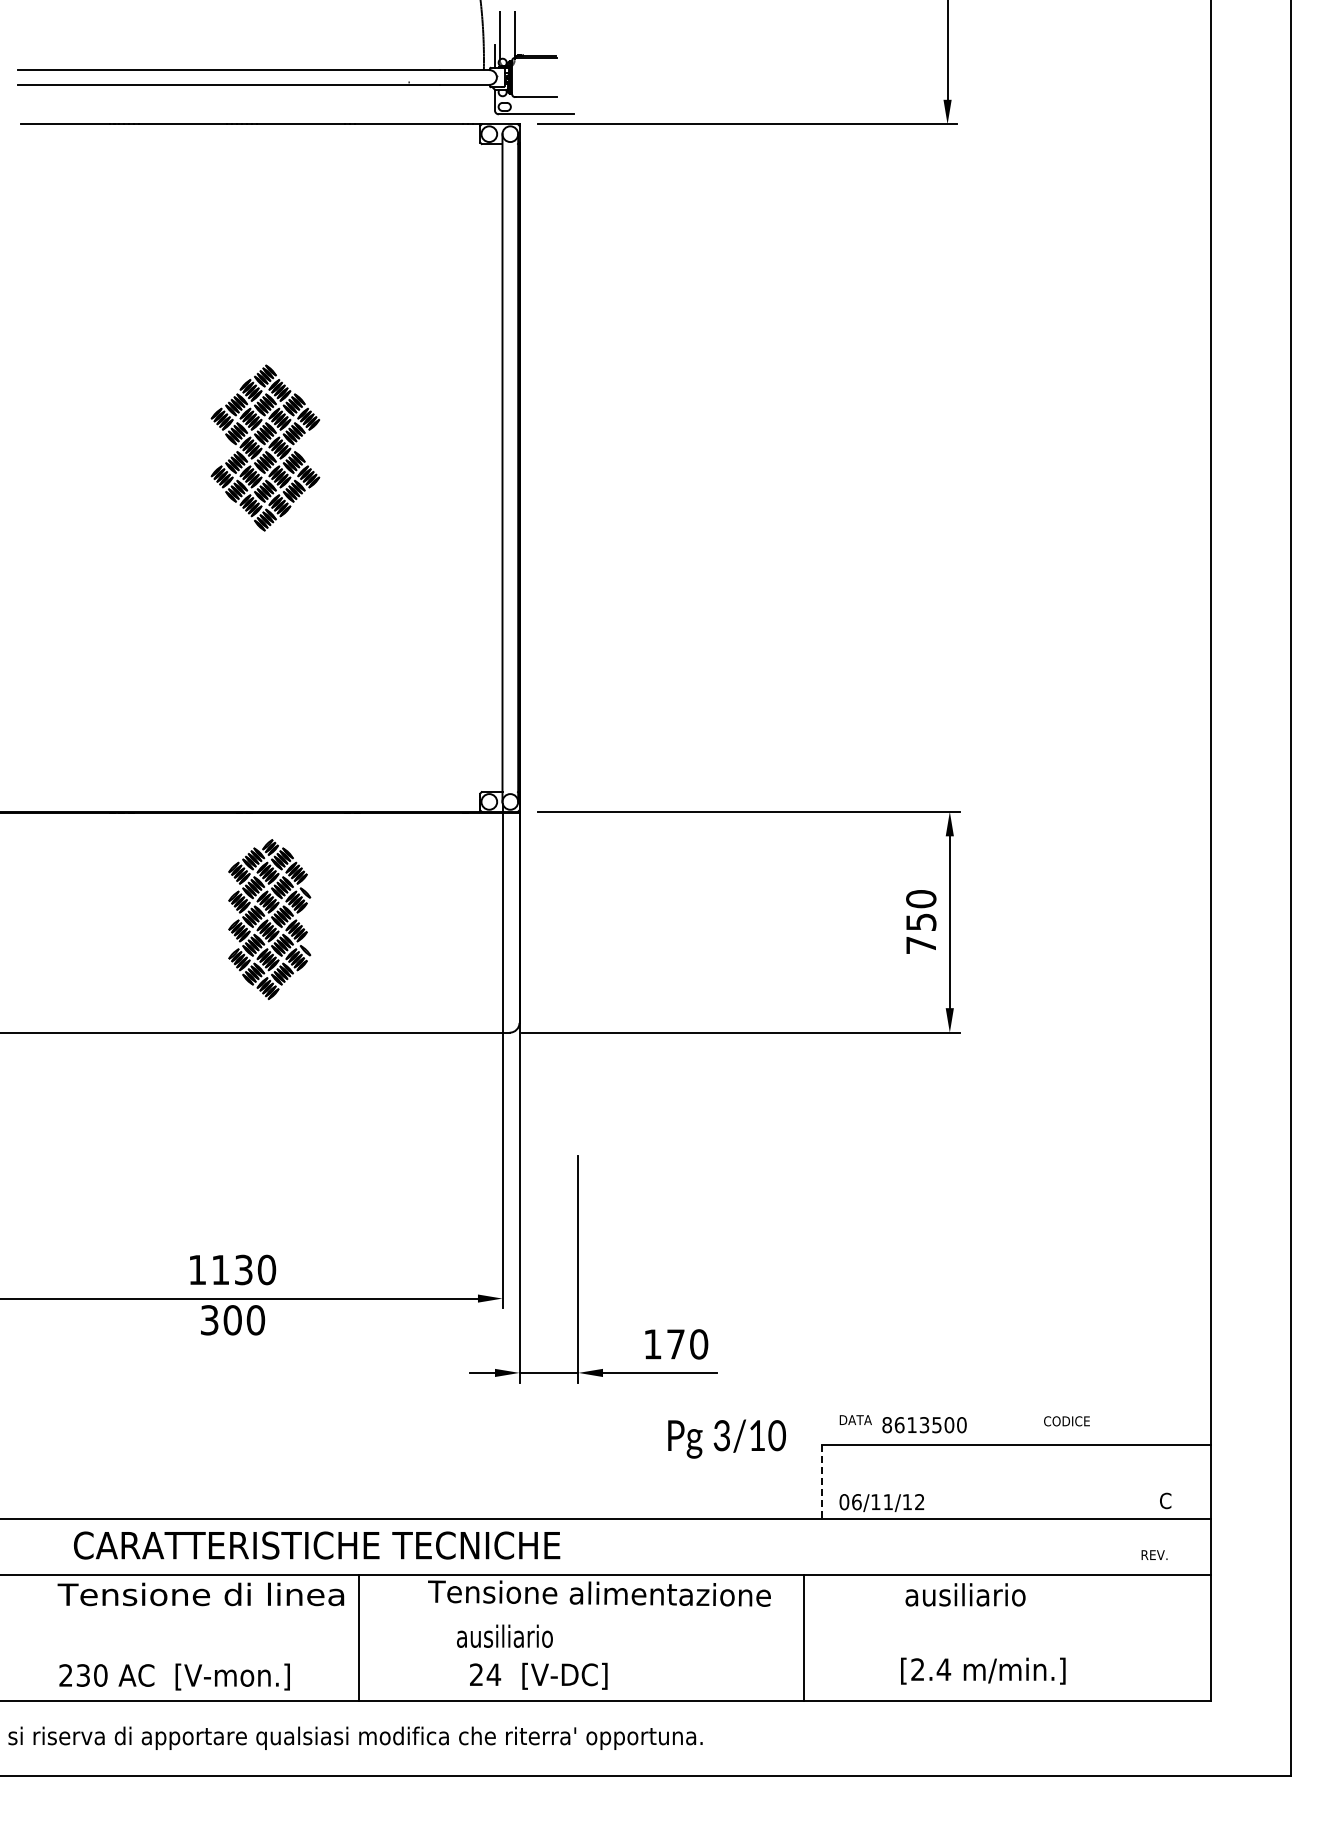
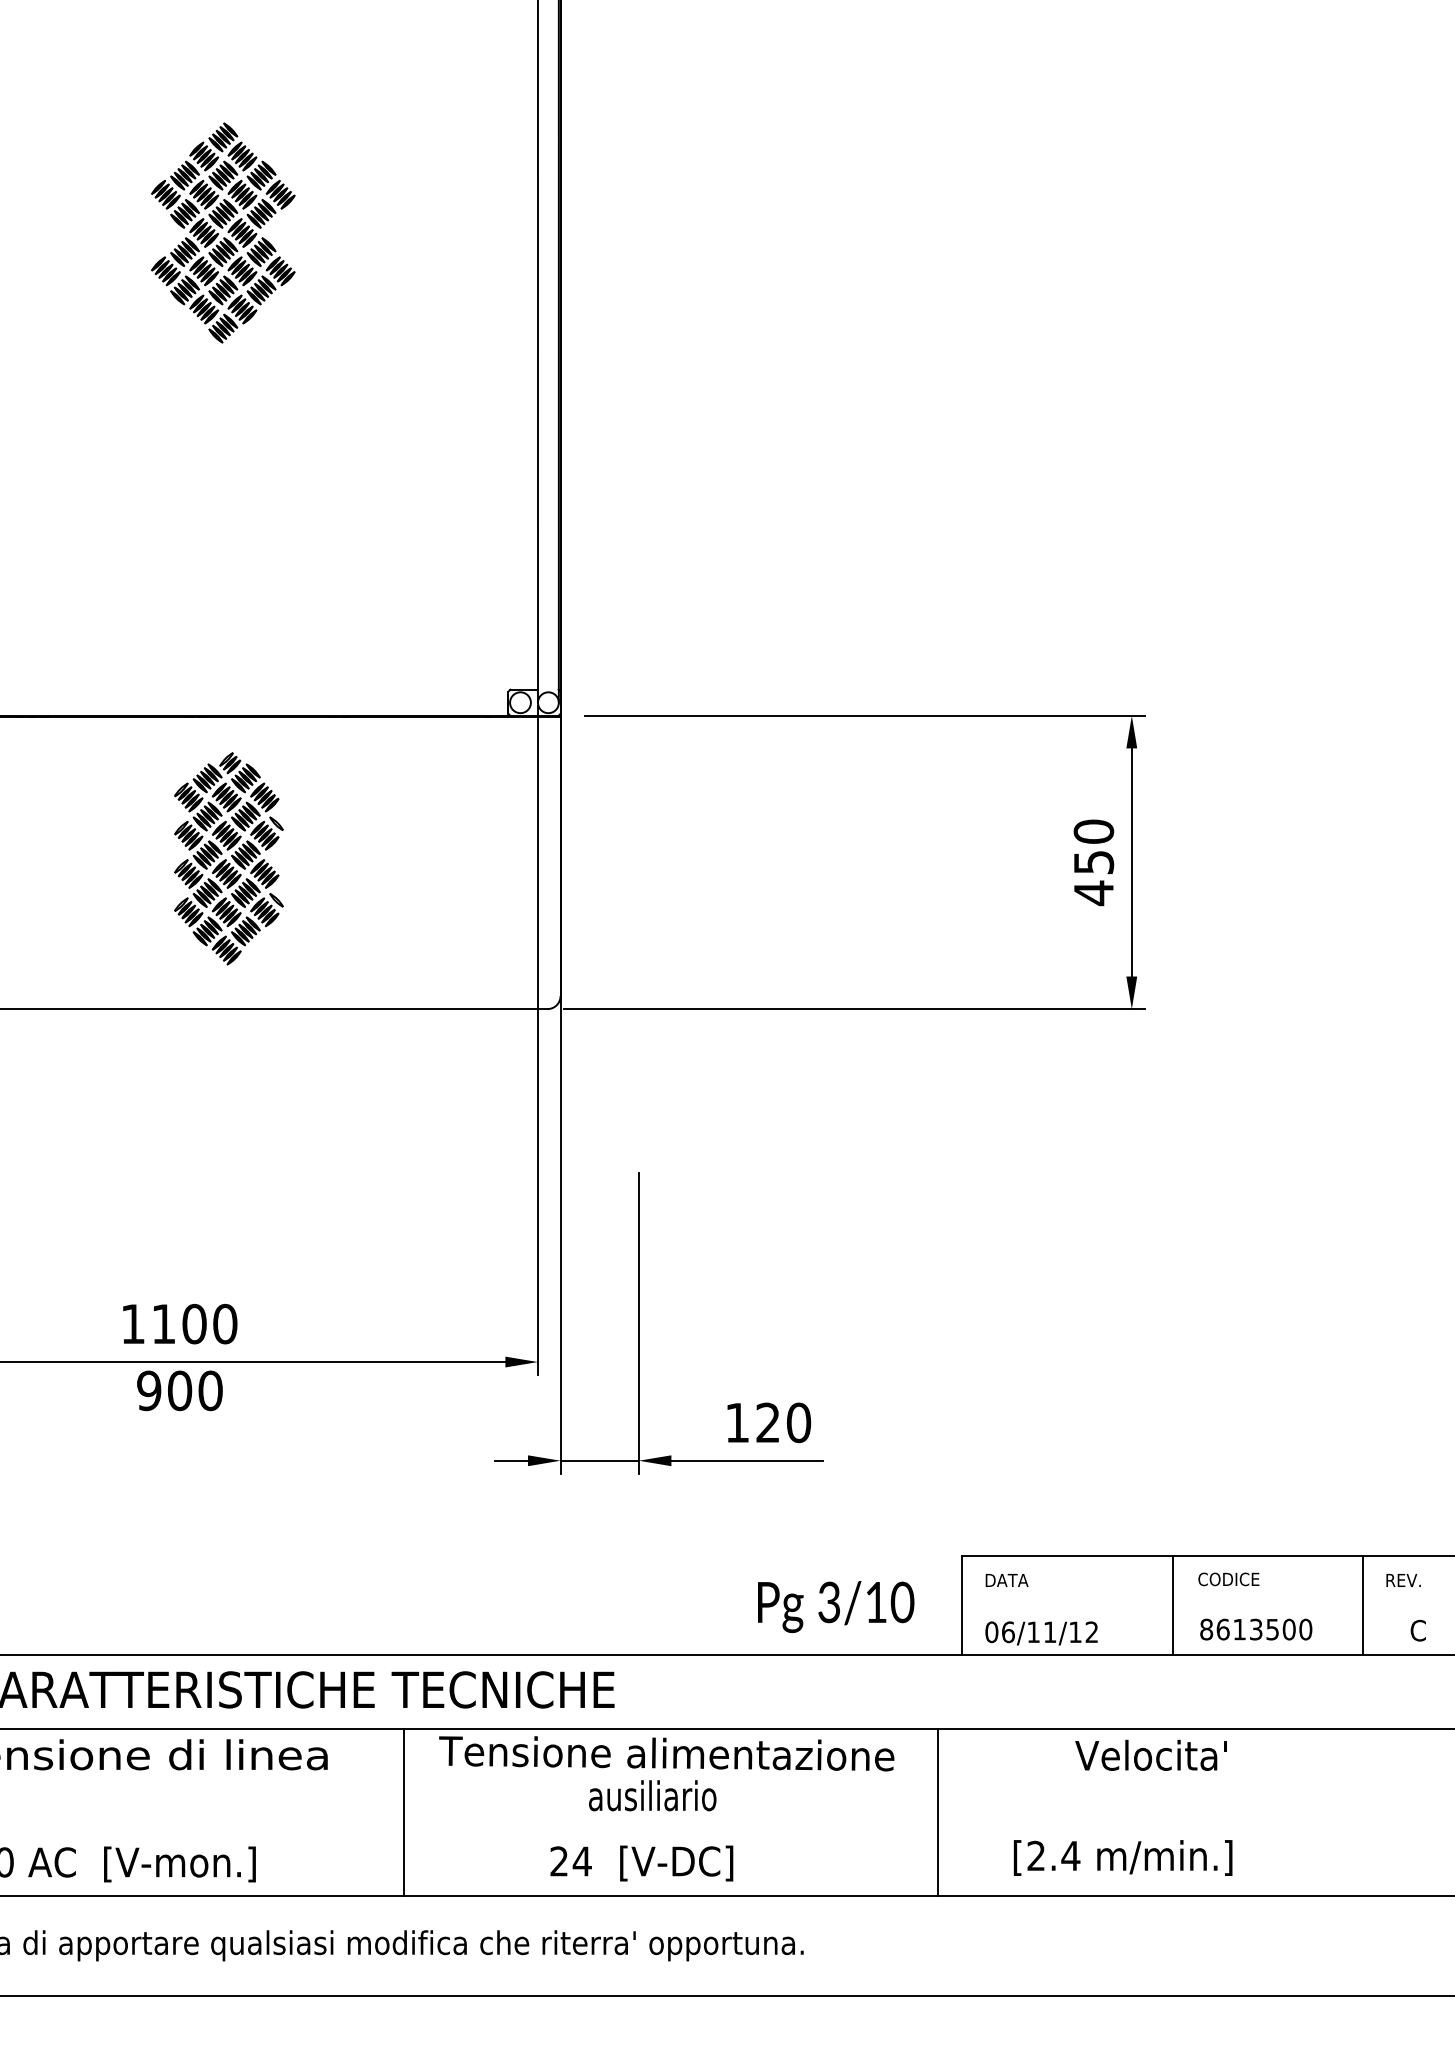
text: (920, 945) -> (1092, 893), 750 -> 450
text: (243, 1269) -> (194, 1323), 1130 -> 1100
text: (209, 1320) -> (149, 1391), 300 -> 900
text: (675, 1344) -> (767, 1423), 170 -> 120
text: (855, 1419) -> (1006, 1579), moved
text: (1066, 1421) -> (1228, 1579), moved
text: (924, 1425) -> (1256, 1630), moved
text: (726, 1438) -> (835, 1606), moved
line: (980, 1481) -> (1172, 1604), added
line: (1123, 1481) -> (1362, 1604), added
line: (821, 1482) -> (961, 1606), dashed -> solid
text: (1154, 1554) -> (1403, 1579), moved
text: (965, 1594) -> (1152, 1754), ausiliario -> Velocita'
text: (504, 1635) -> (652, 1794), moved
line: (359, 1637) -> (403, 1811), moved
text: (983, 1670) -> (1123, 1857), moved
text: (538, 1675) -> (641, 1862), moved

